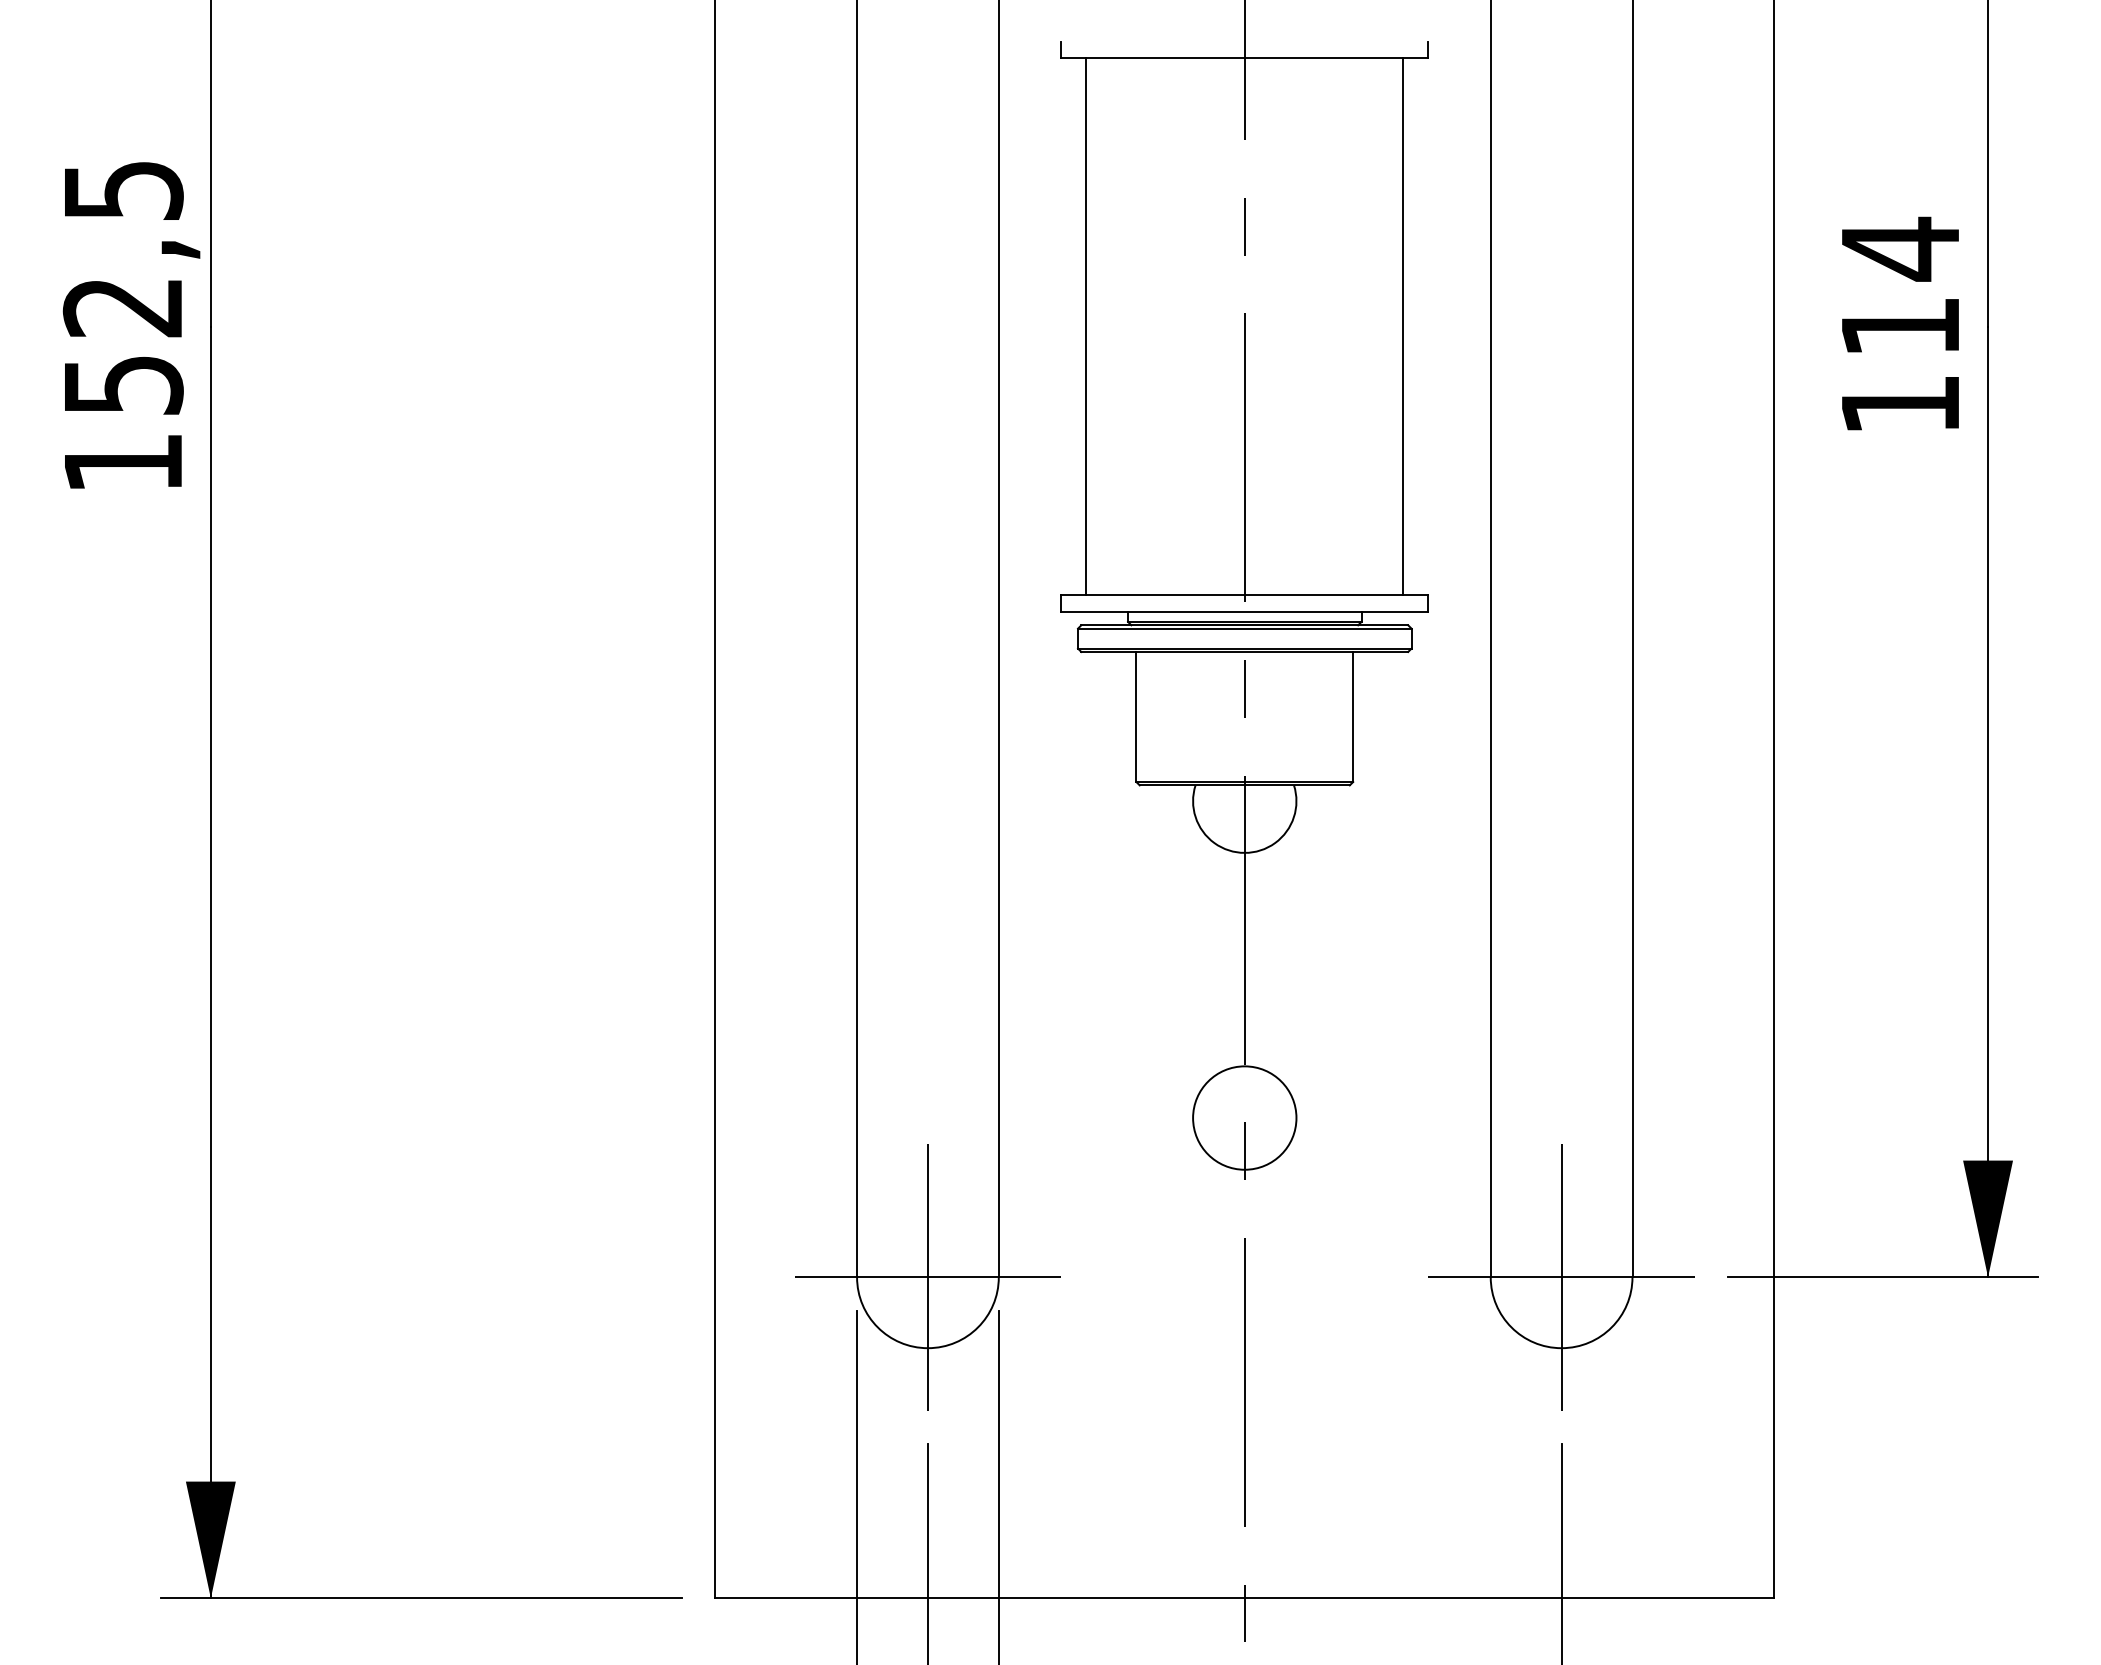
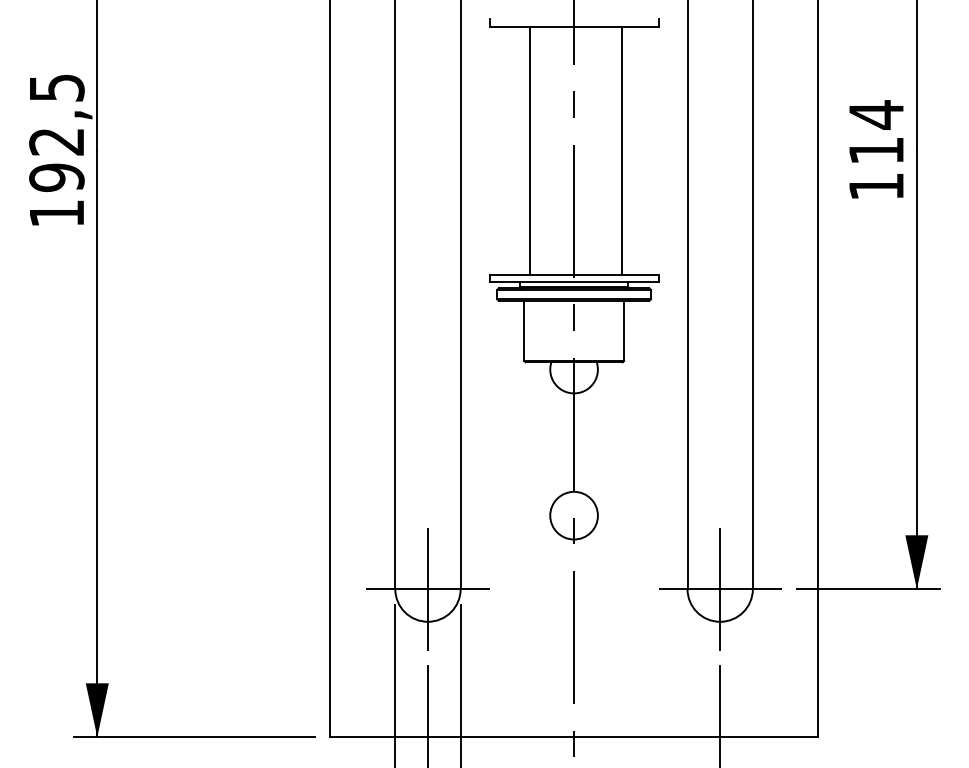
line: (1087, 326) -> (530, 150), moved
line: (1403, 326) -> (622, 150), moved
text: (122, 384) -> (56, 177), 152,5 -> 192,5

